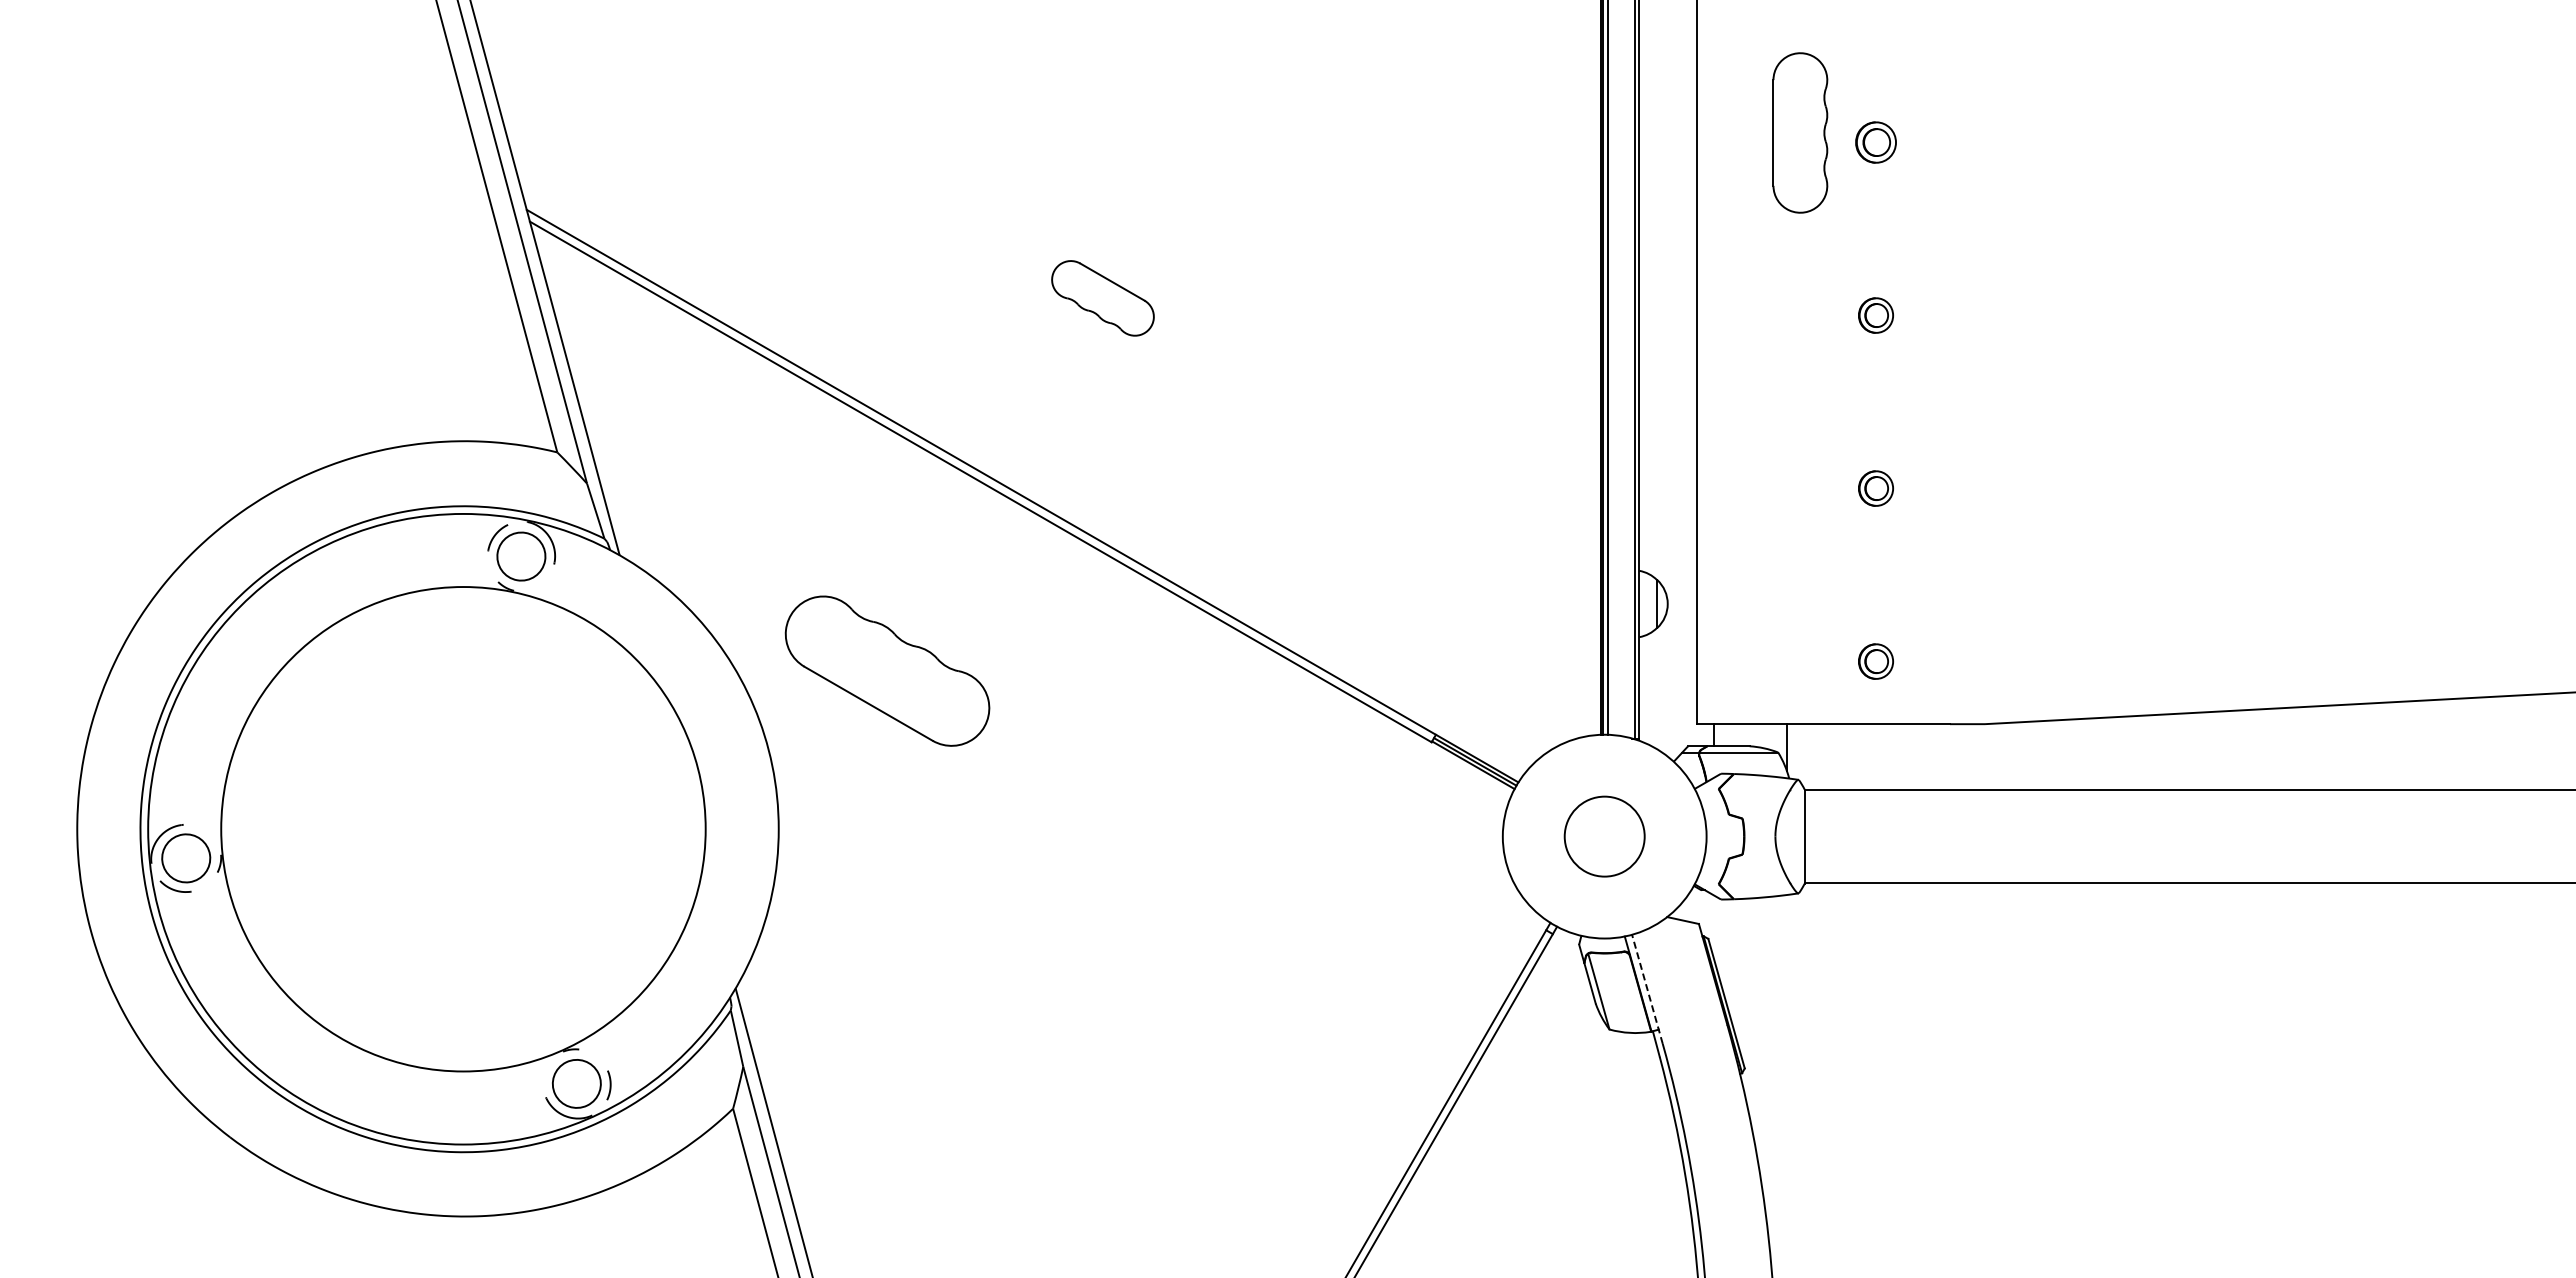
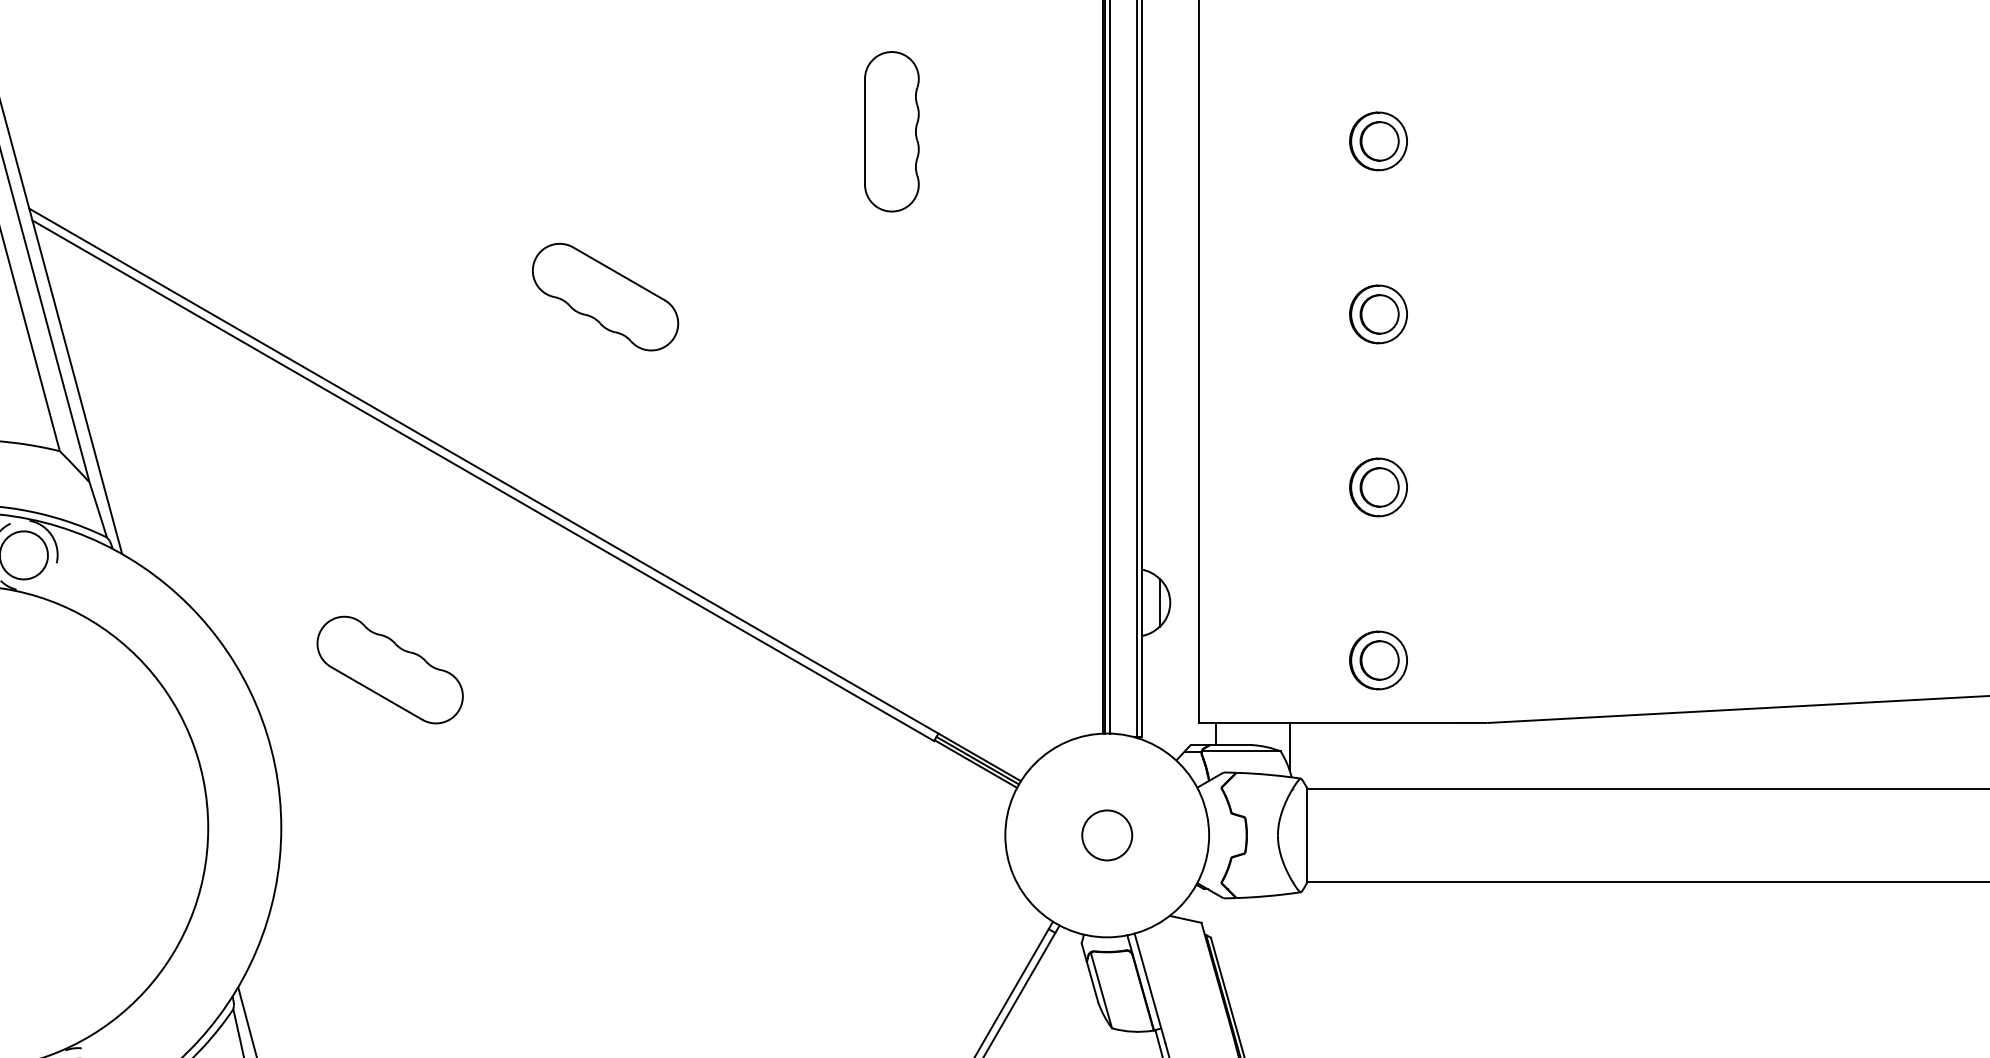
part: (1800, 132) -> (892, 131), moved
part: (1875, 142) -> (1378, 141), size x1.43
part: (1102, 298) -> (605, 297), size x1.43
part: (1875, 315) -> (1378, 314), size x1.67
part: (1875, 488) -> (1378, 487), size x1.67
part: (1875, 661) -> (1378, 660), size x1.67
part: (887, 671) -> (390, 670), size x0.71
circle: (1604, 836) -> (1107, 835), size x0.62
line: (1647, 989) -> (1150, 988), dashed -> solid

